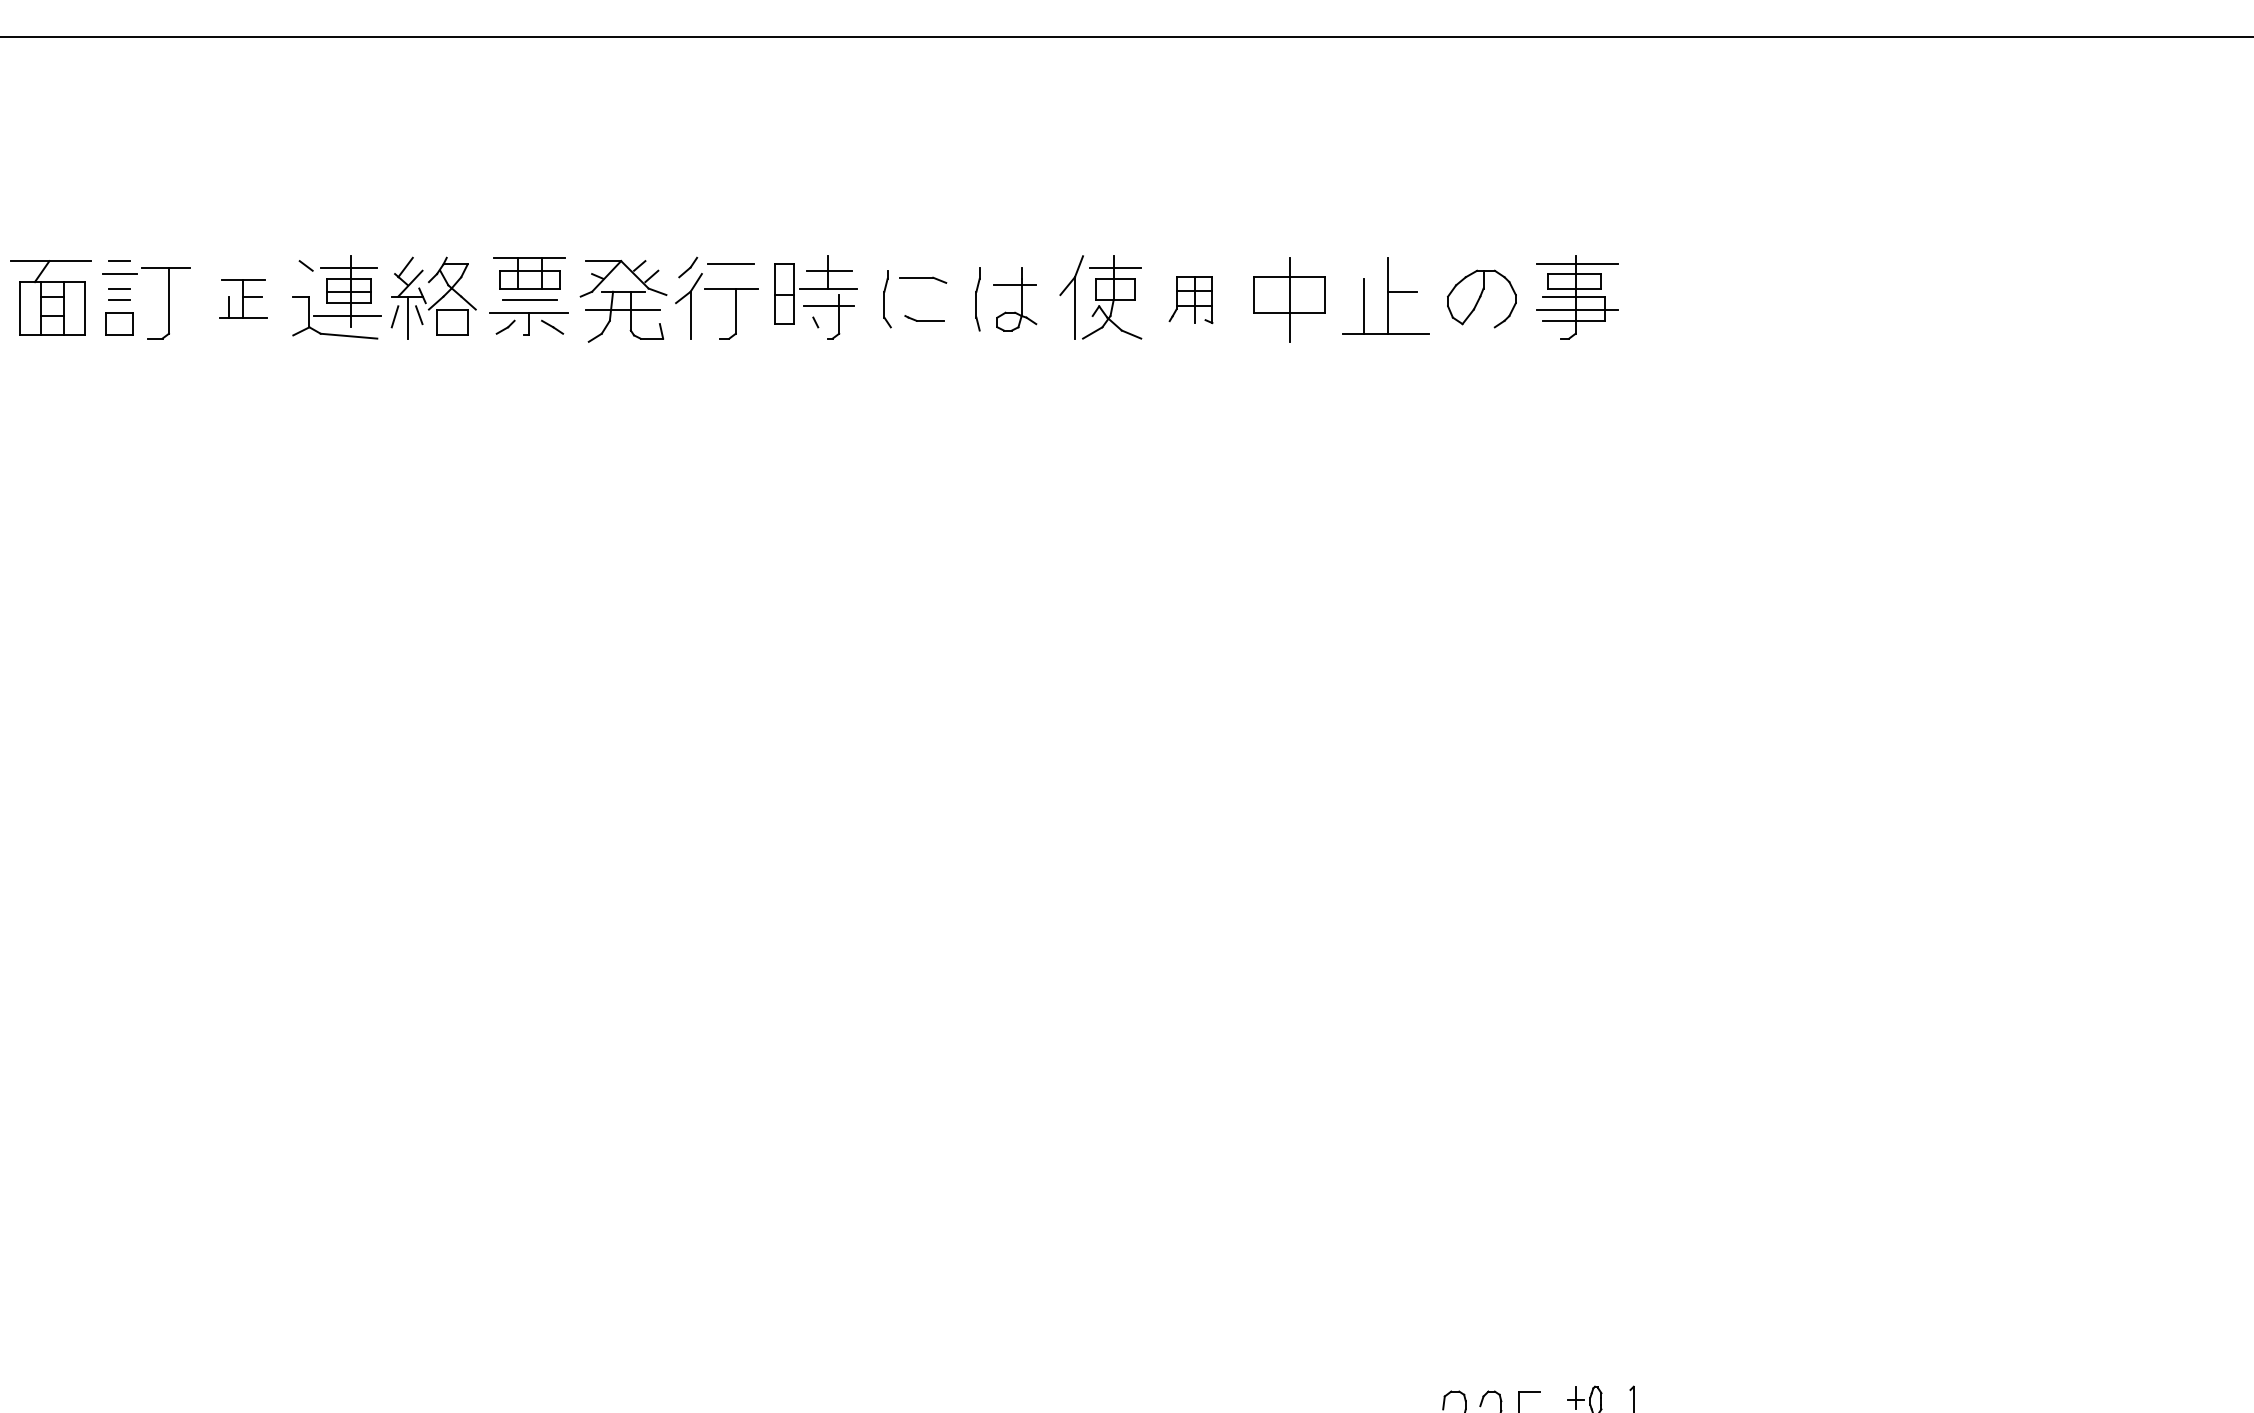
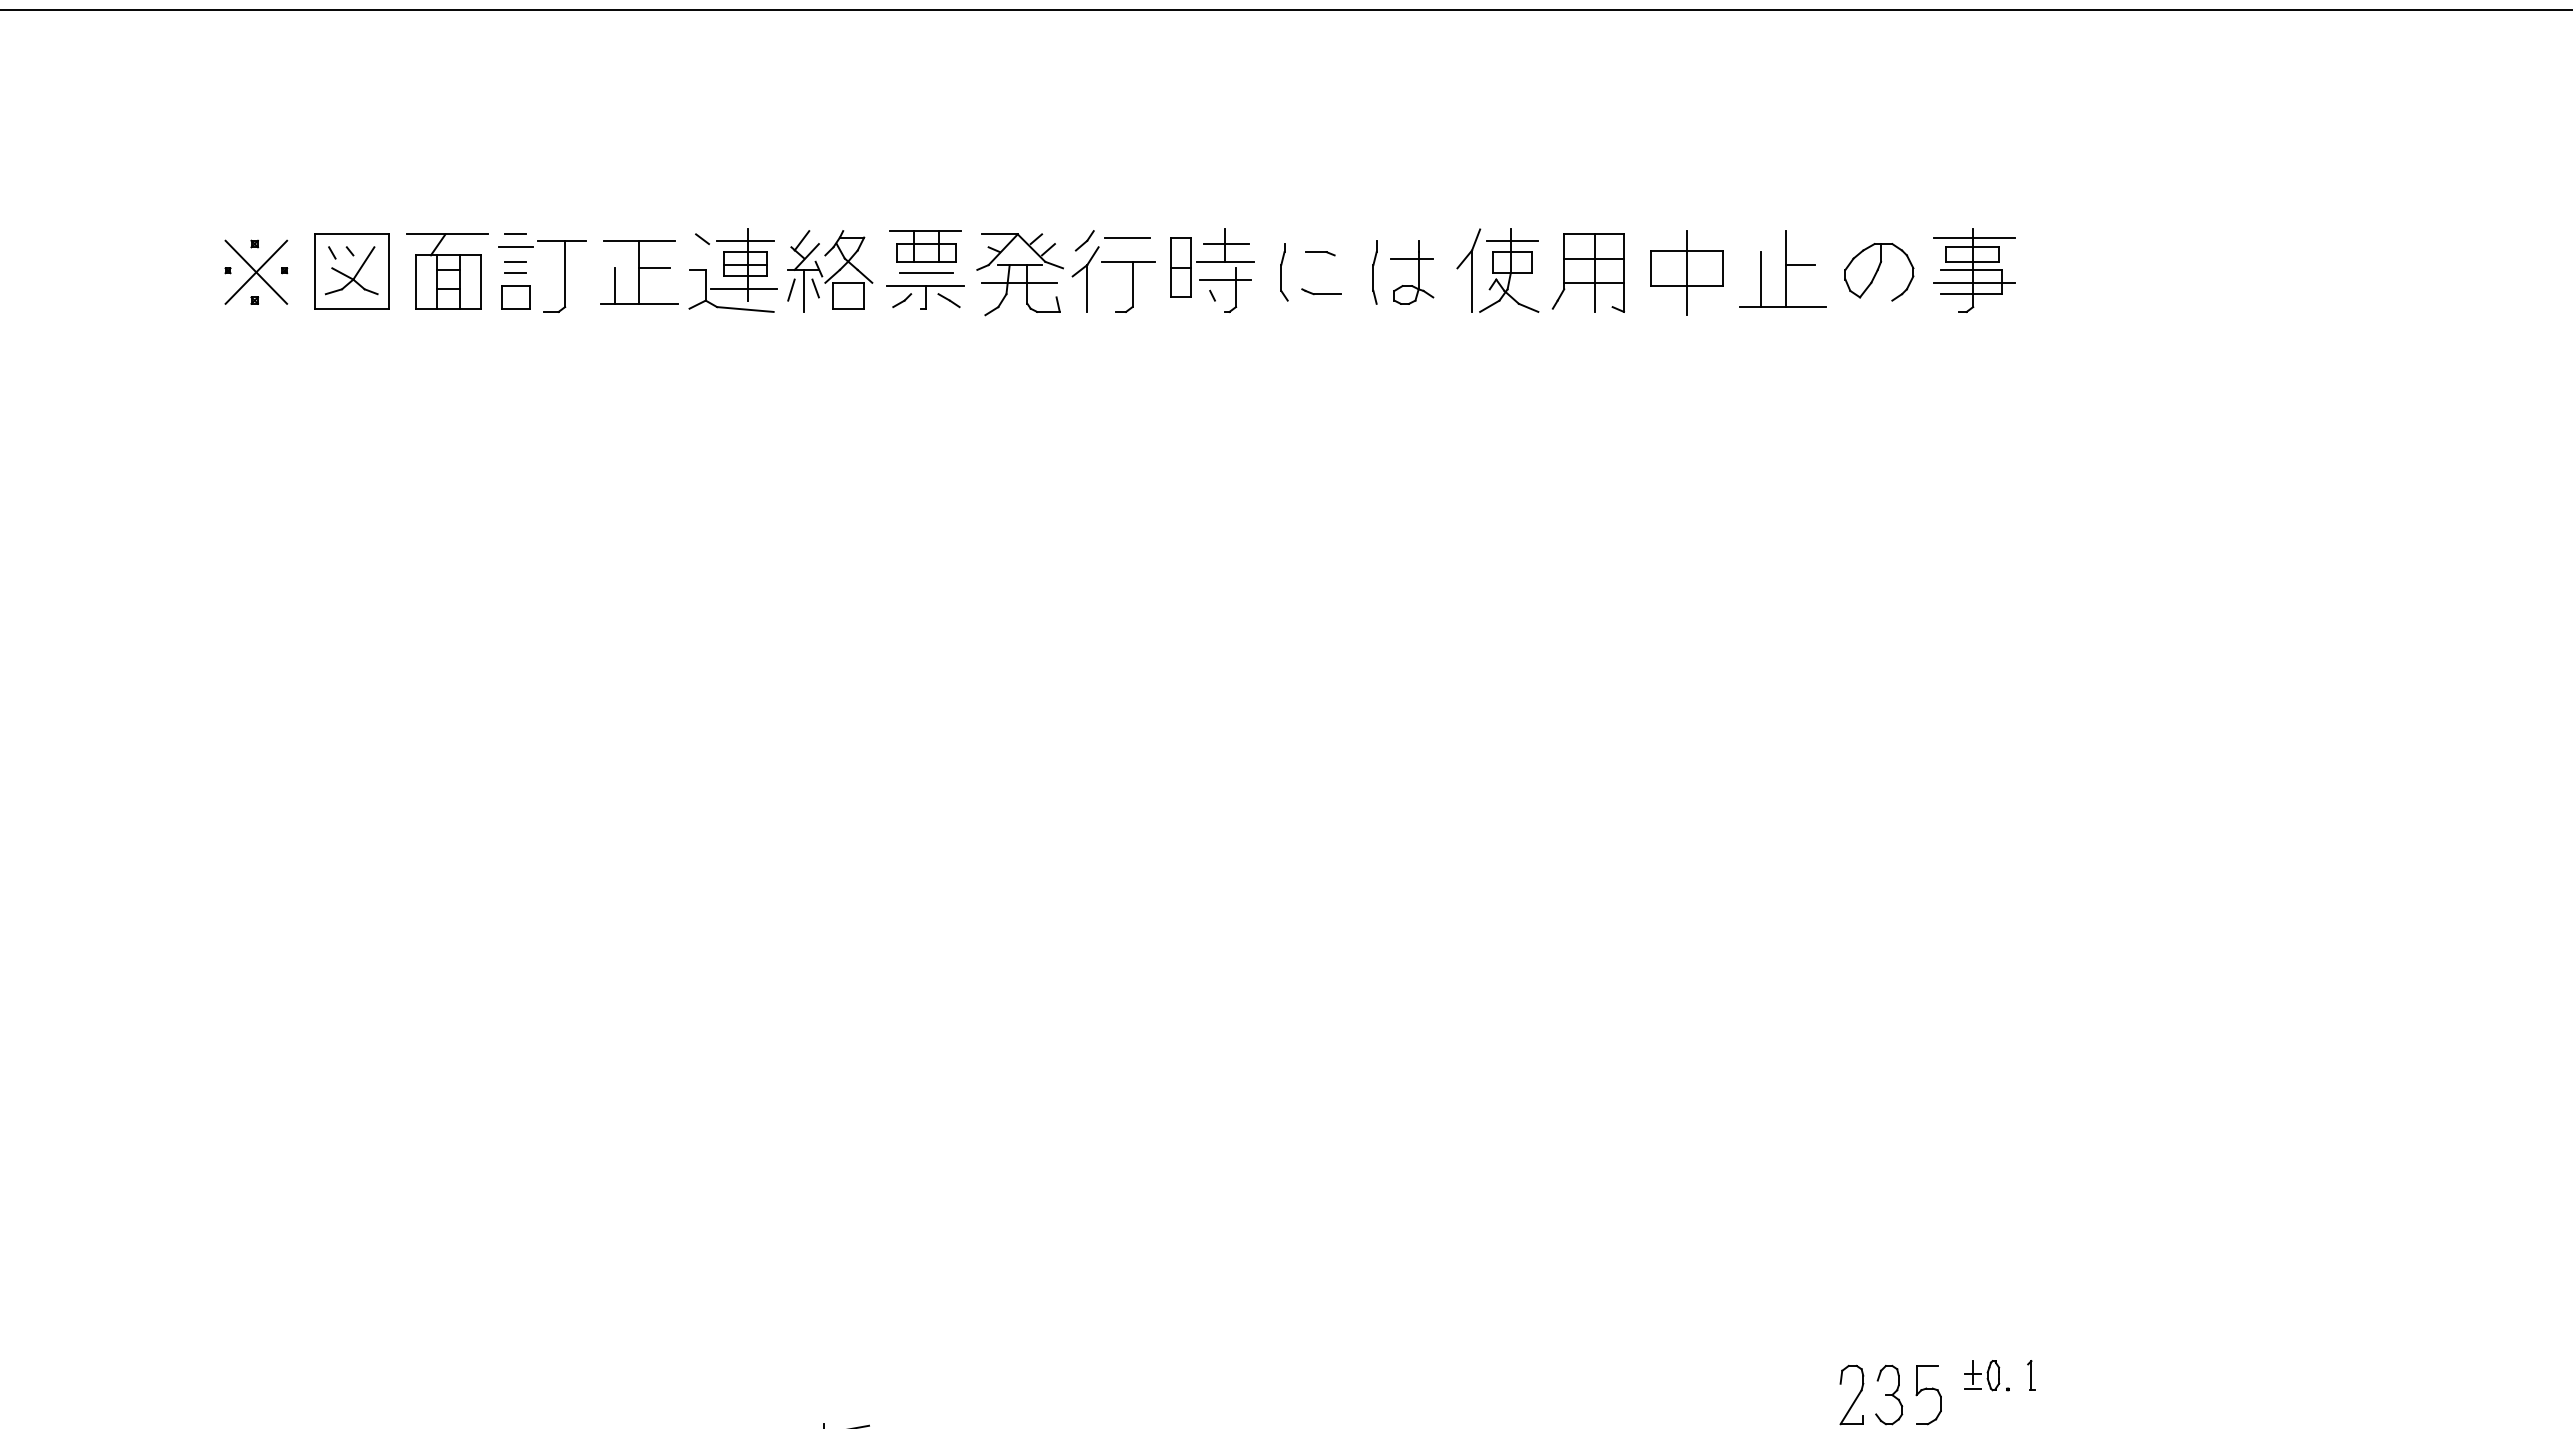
part: (923, 280) -> (1320, 253), size x0.62
part: (243, 299) -> (639, 272), size x1.67
part: (1190, 299) -> (1587, 272), size x1.67

